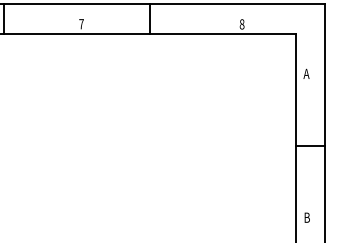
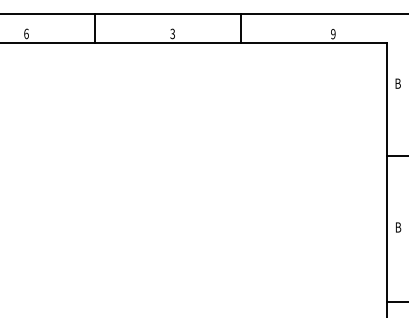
text: (81, 23) -> (172, 33), 7 -> 3
text: (242, 24) -> (333, 34), 8 -> 9
text: (306, 73) -> (397, 83), A -> B

